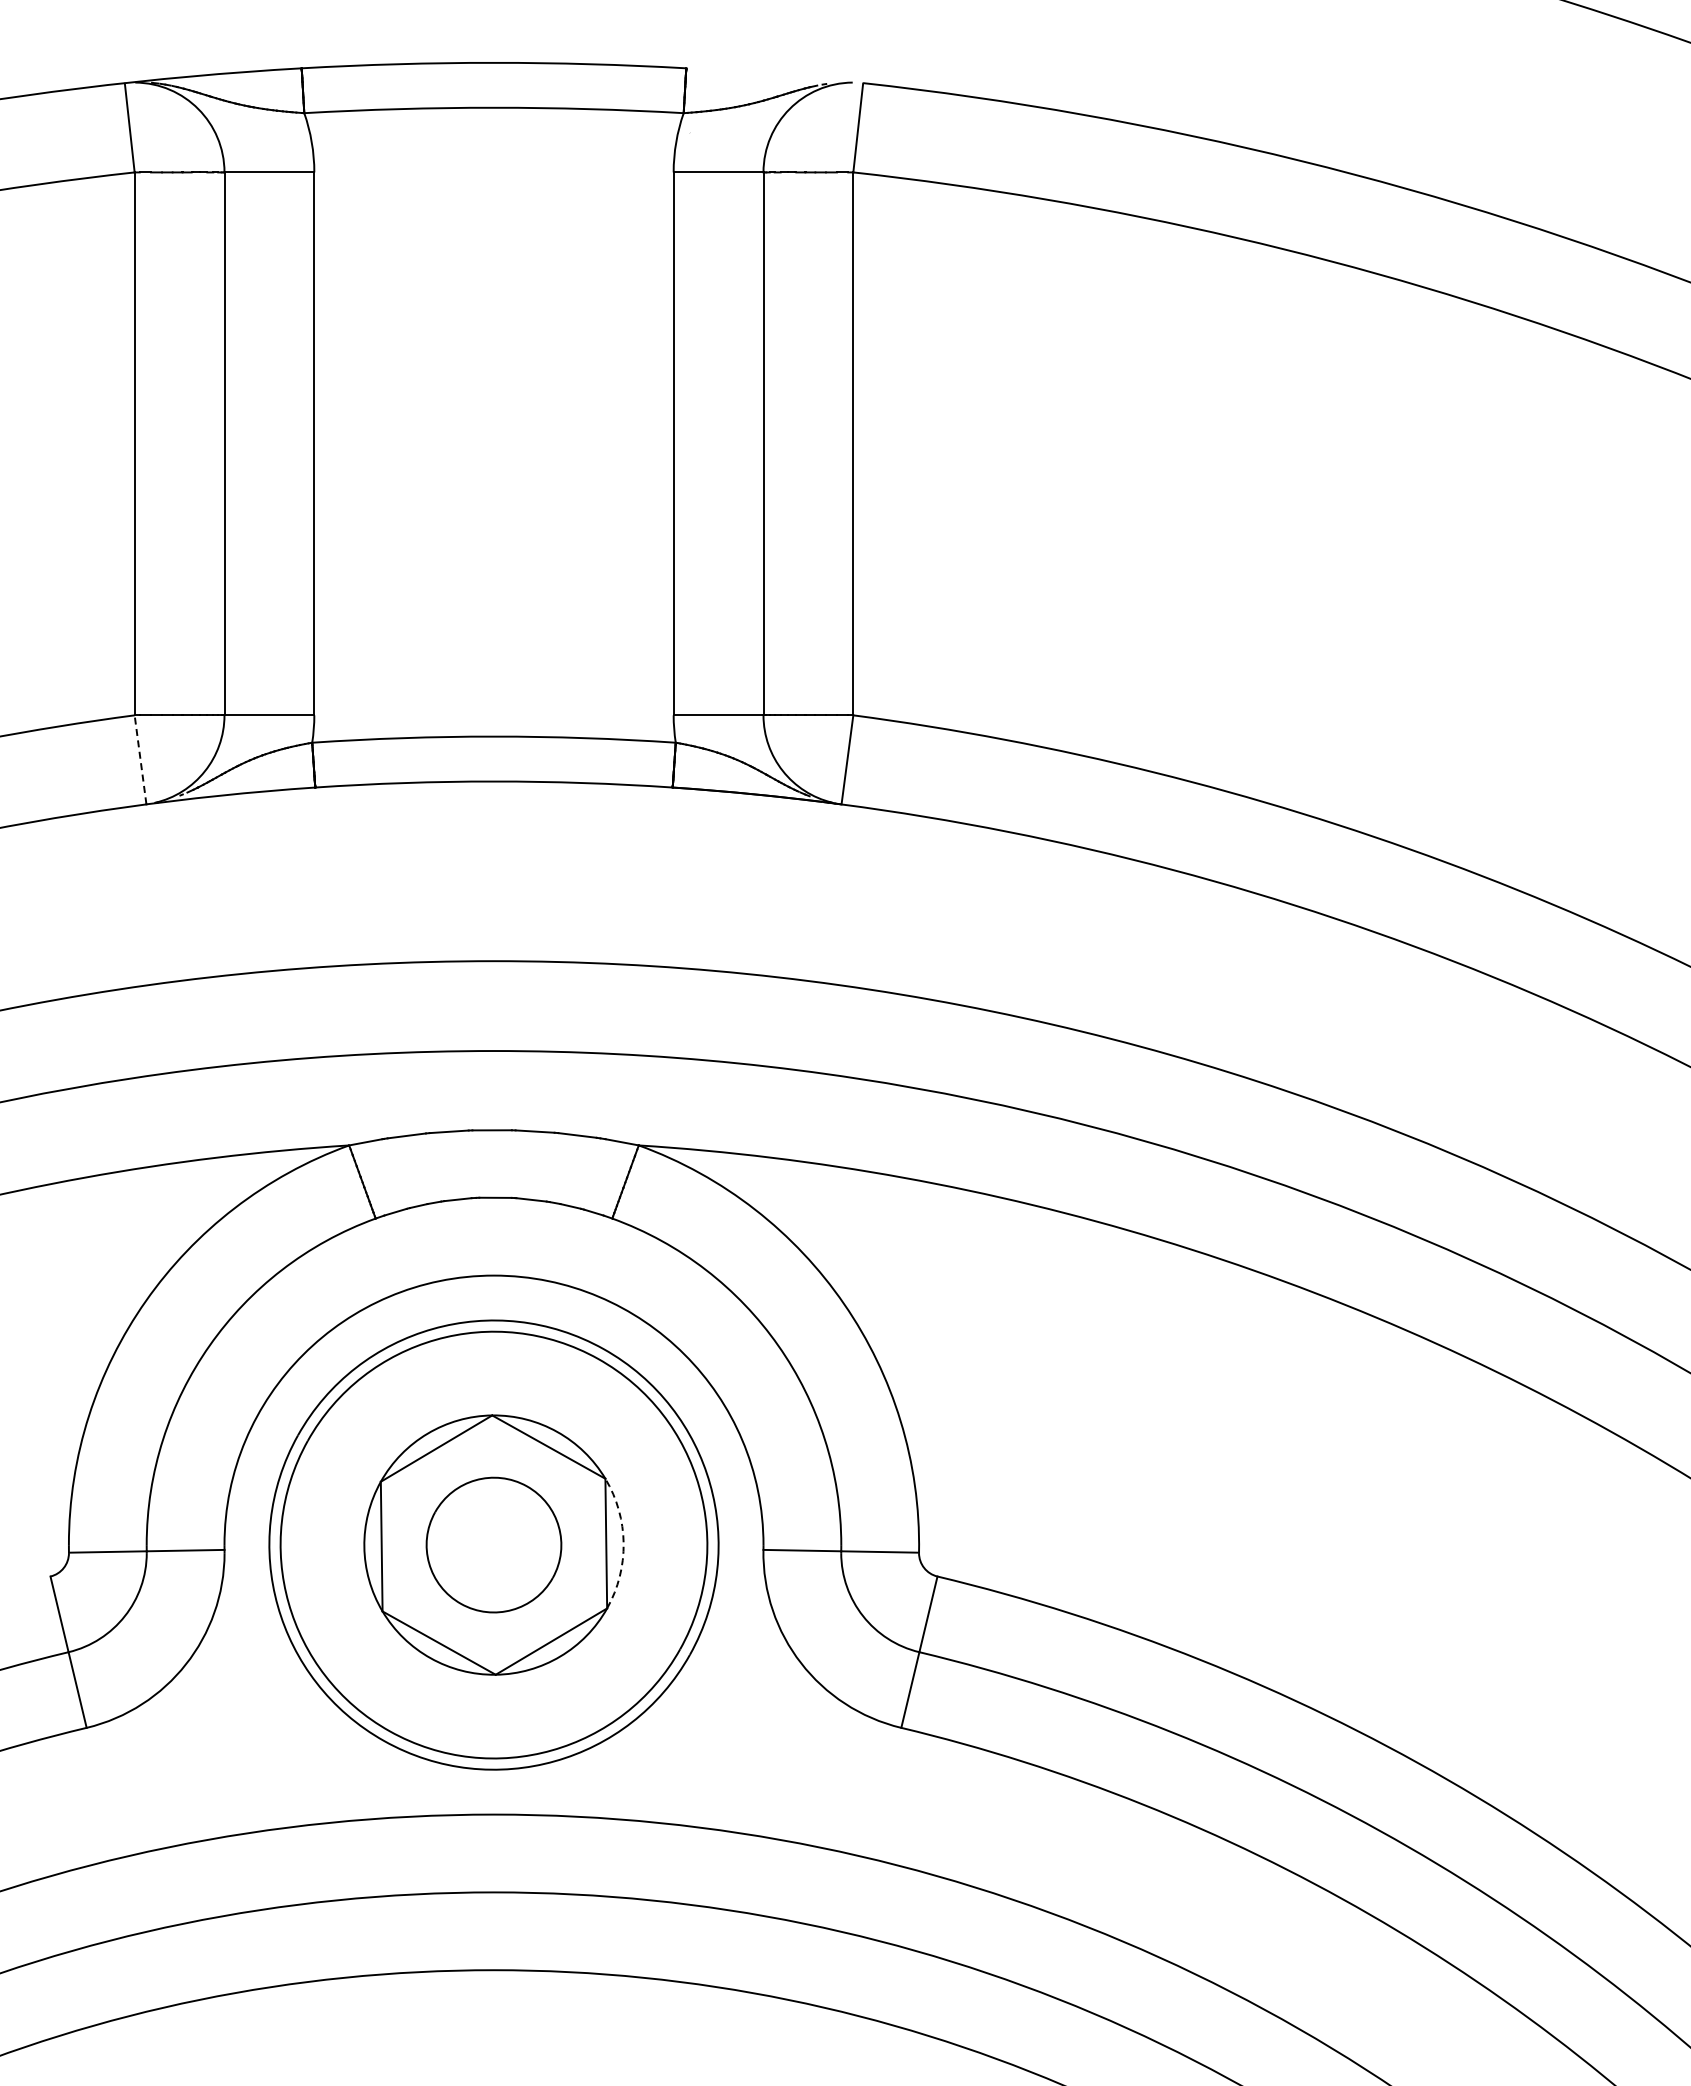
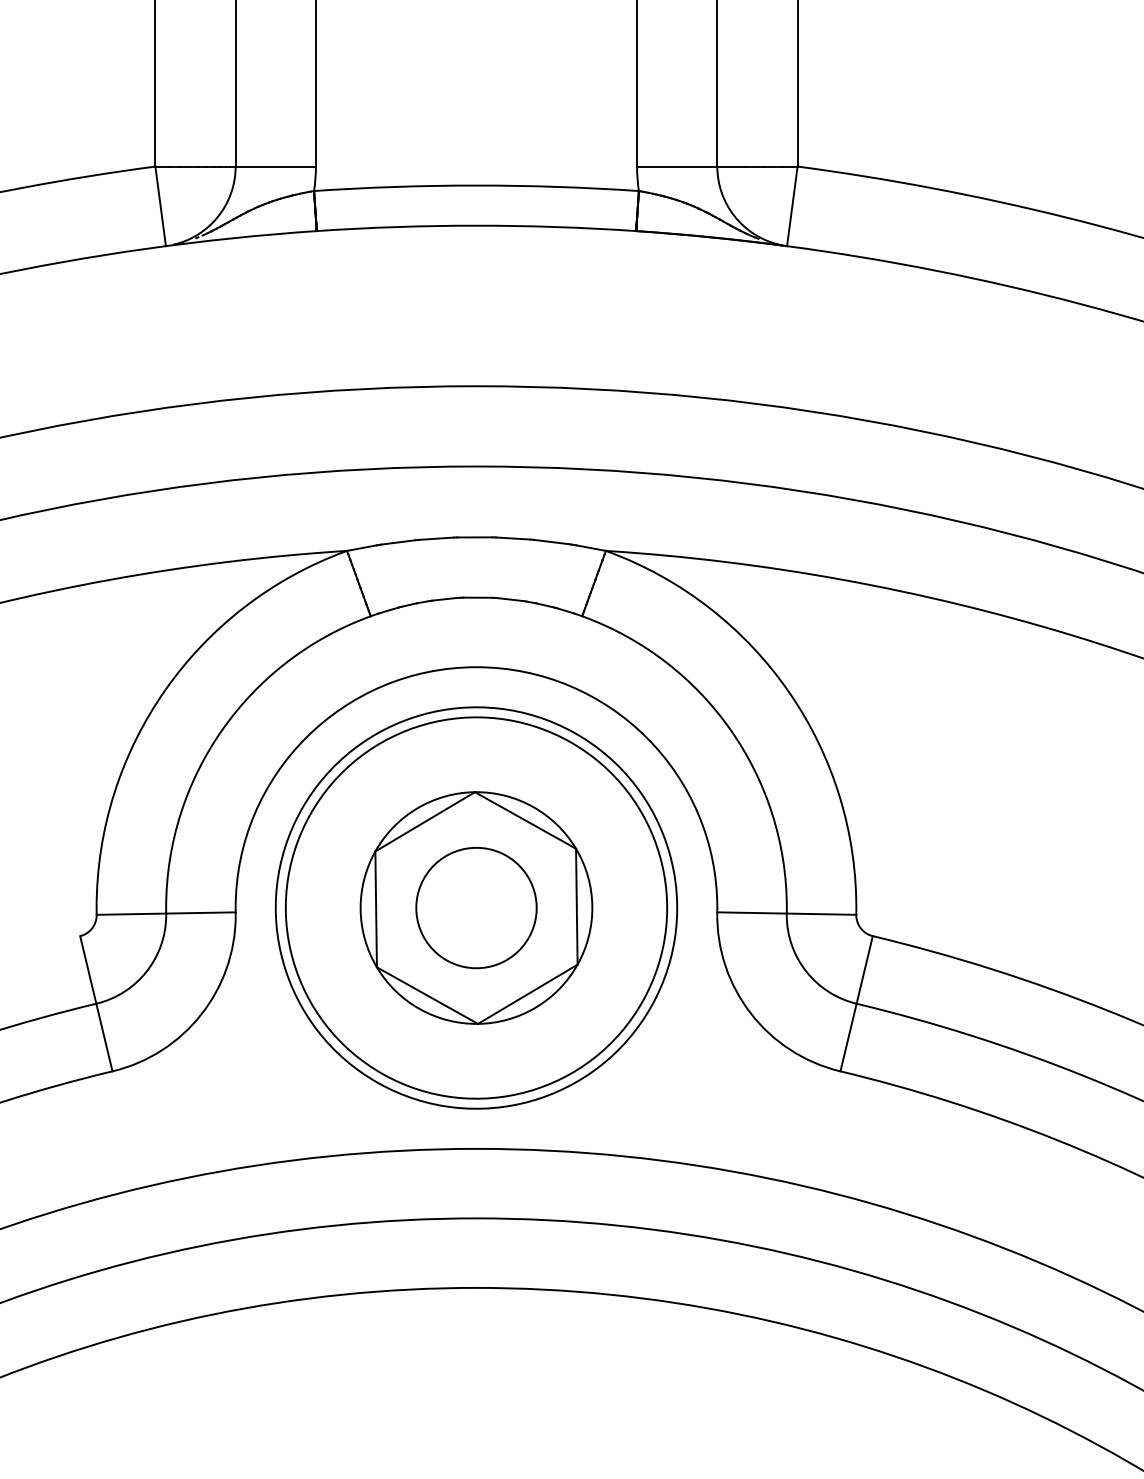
line: (140, 759) -> (160, 206), dashed -> solid
arc: (623, 1543) -> (592, 906), dashed -> solid

